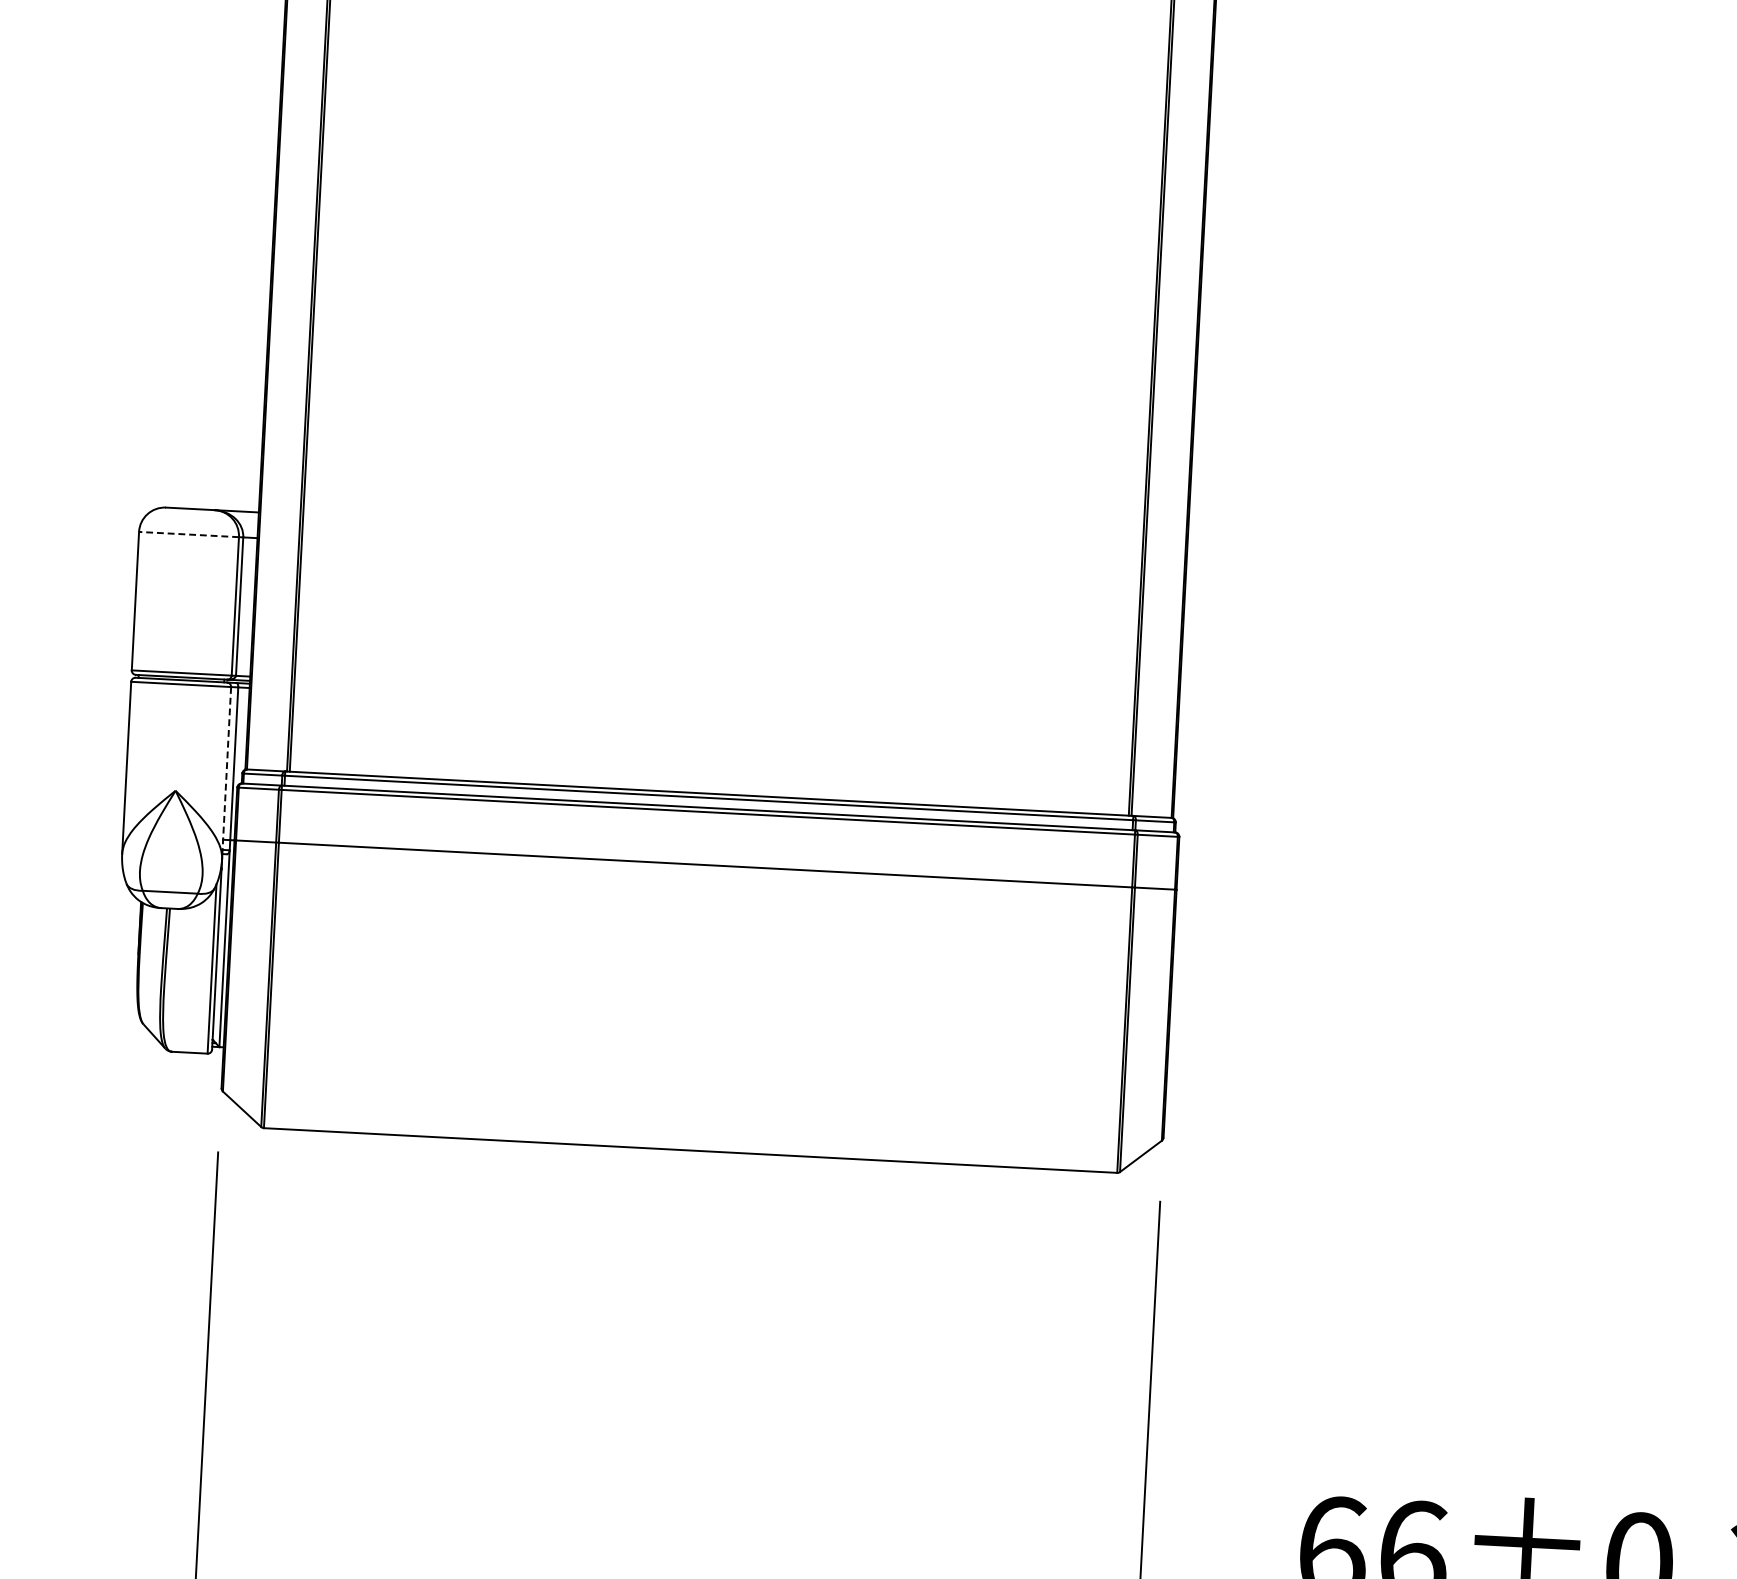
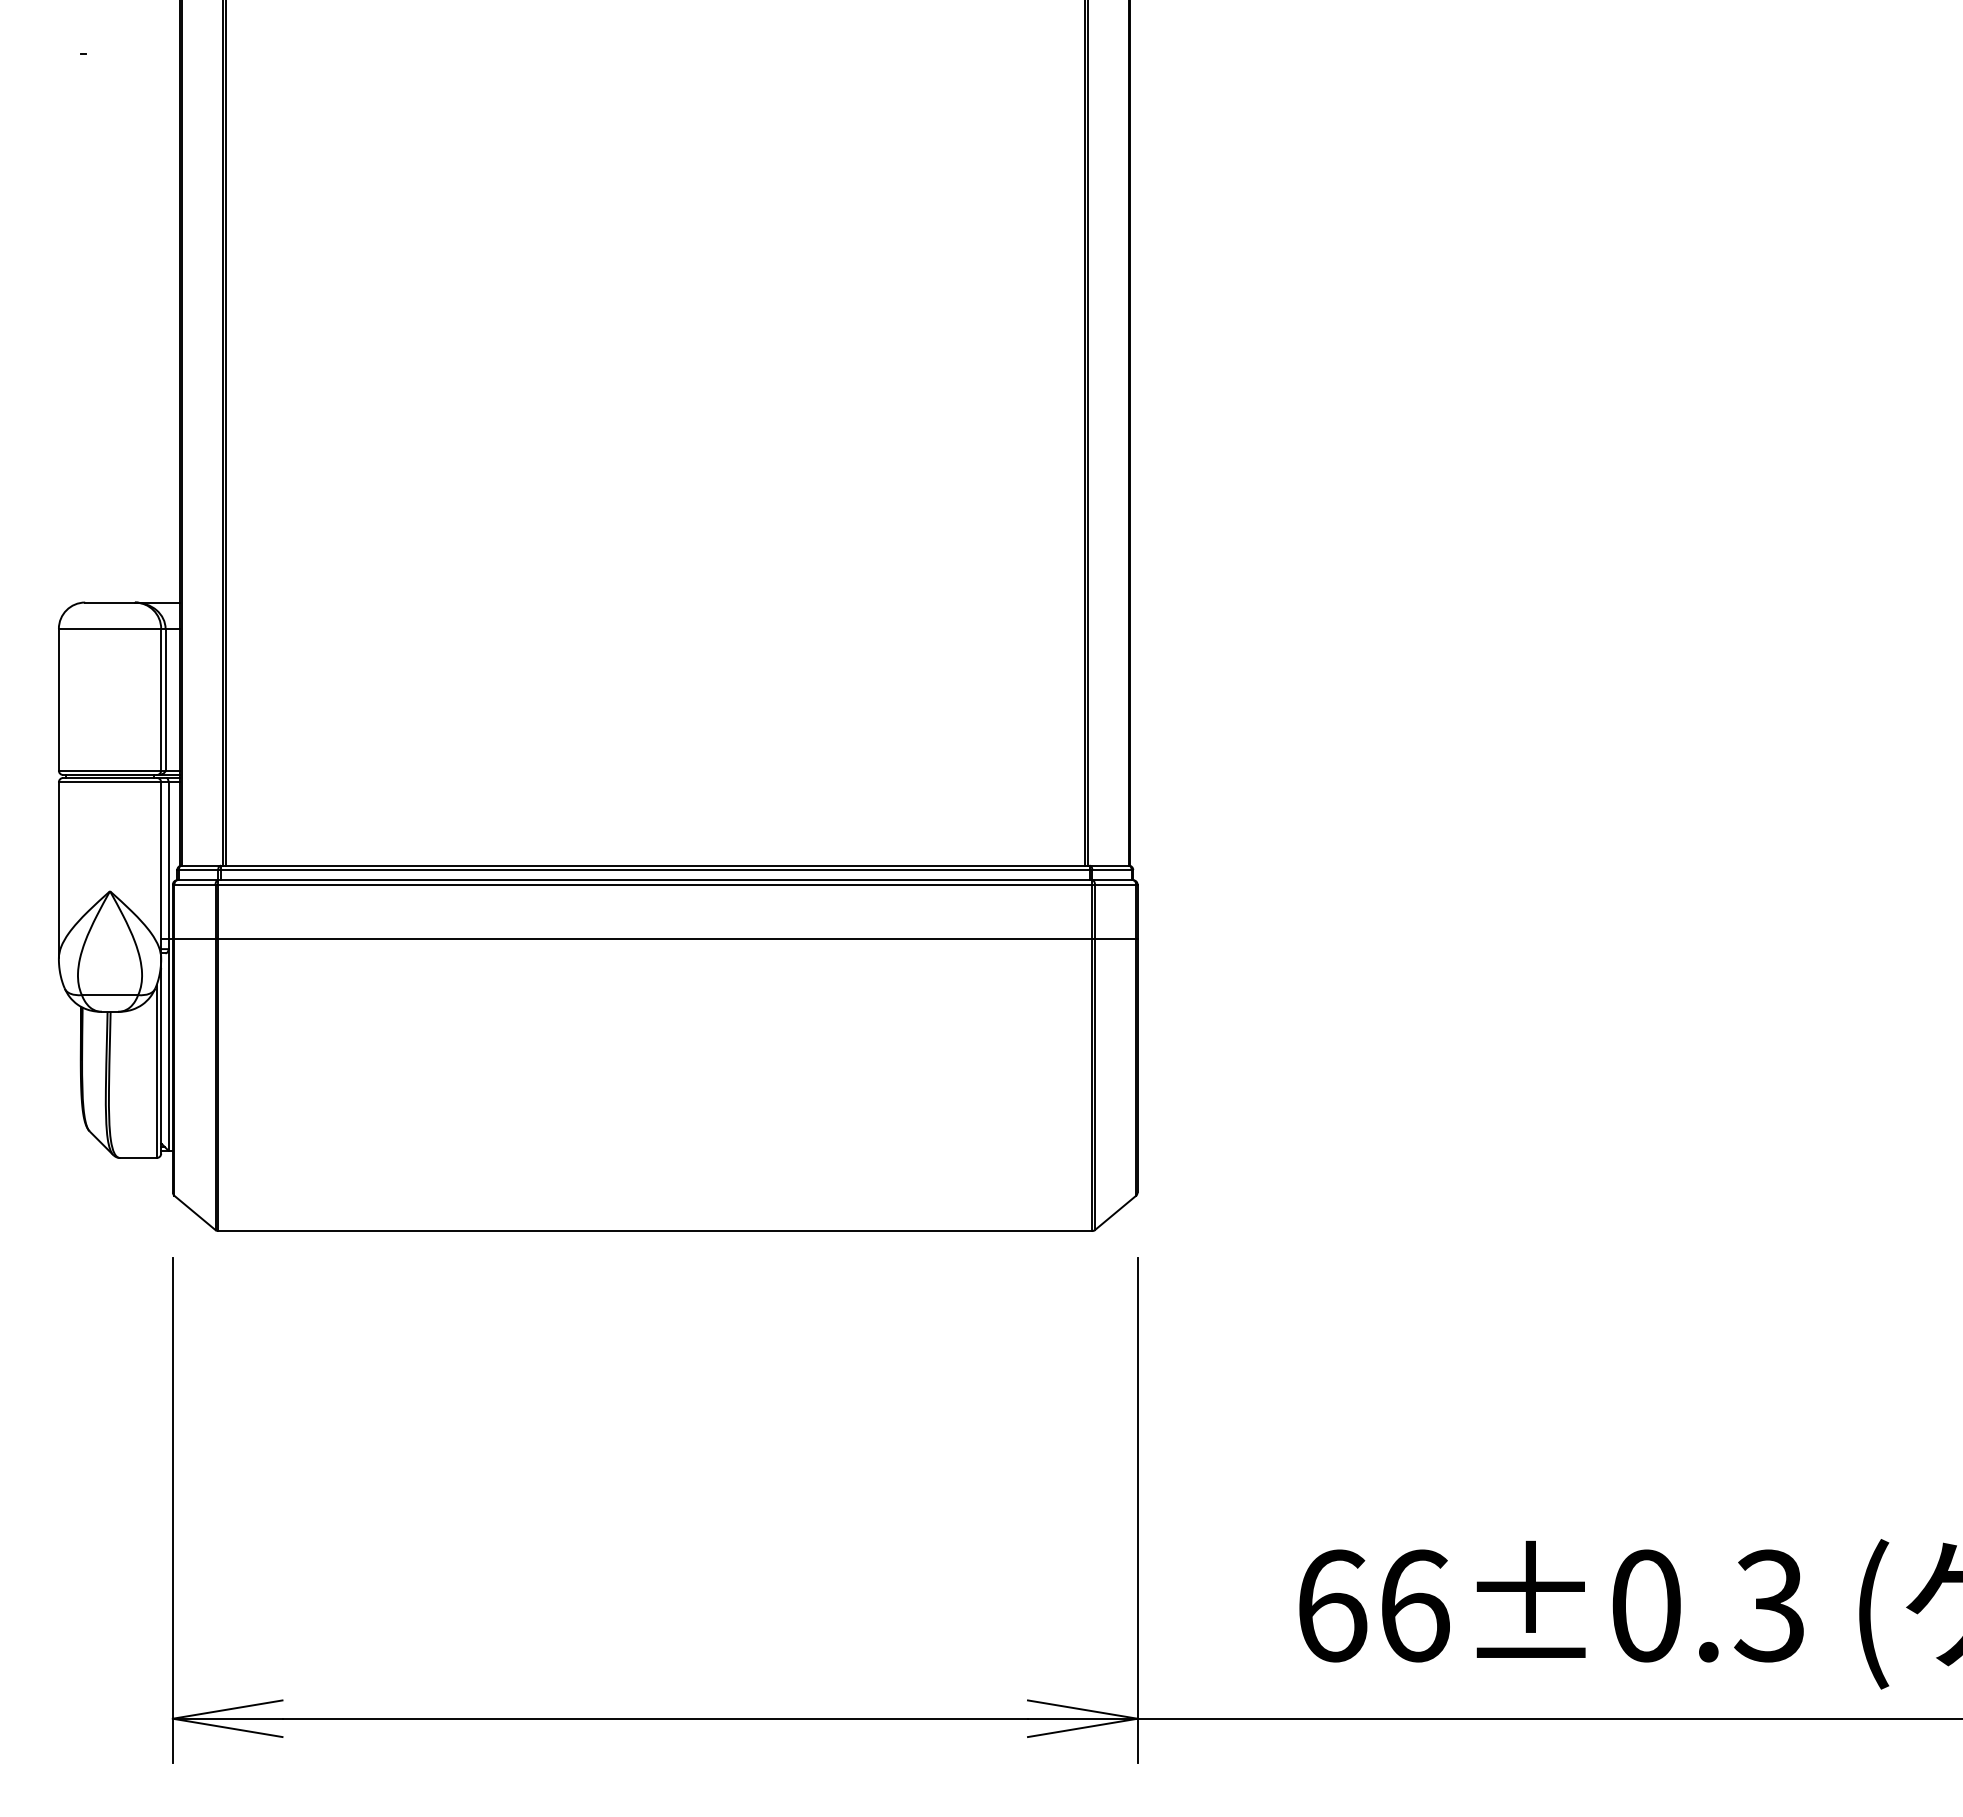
line: (188, 534) -> (109, 628), dashed -> solid
line: (227, 769) -> (161, 866), dashed -> solid

